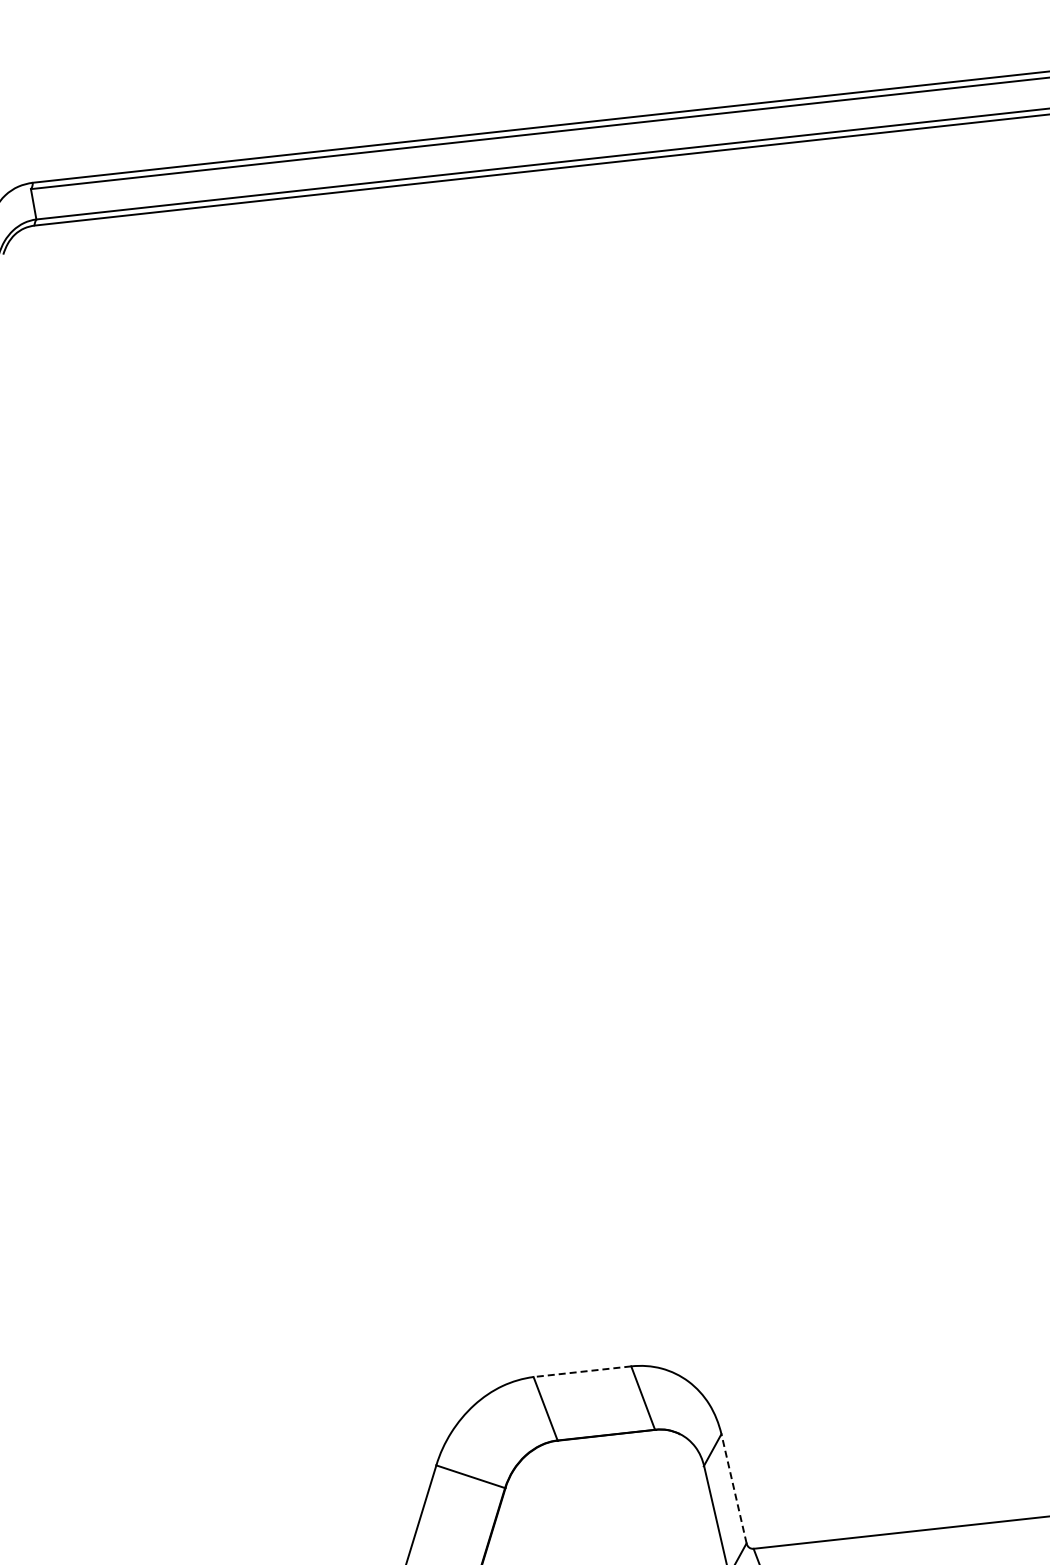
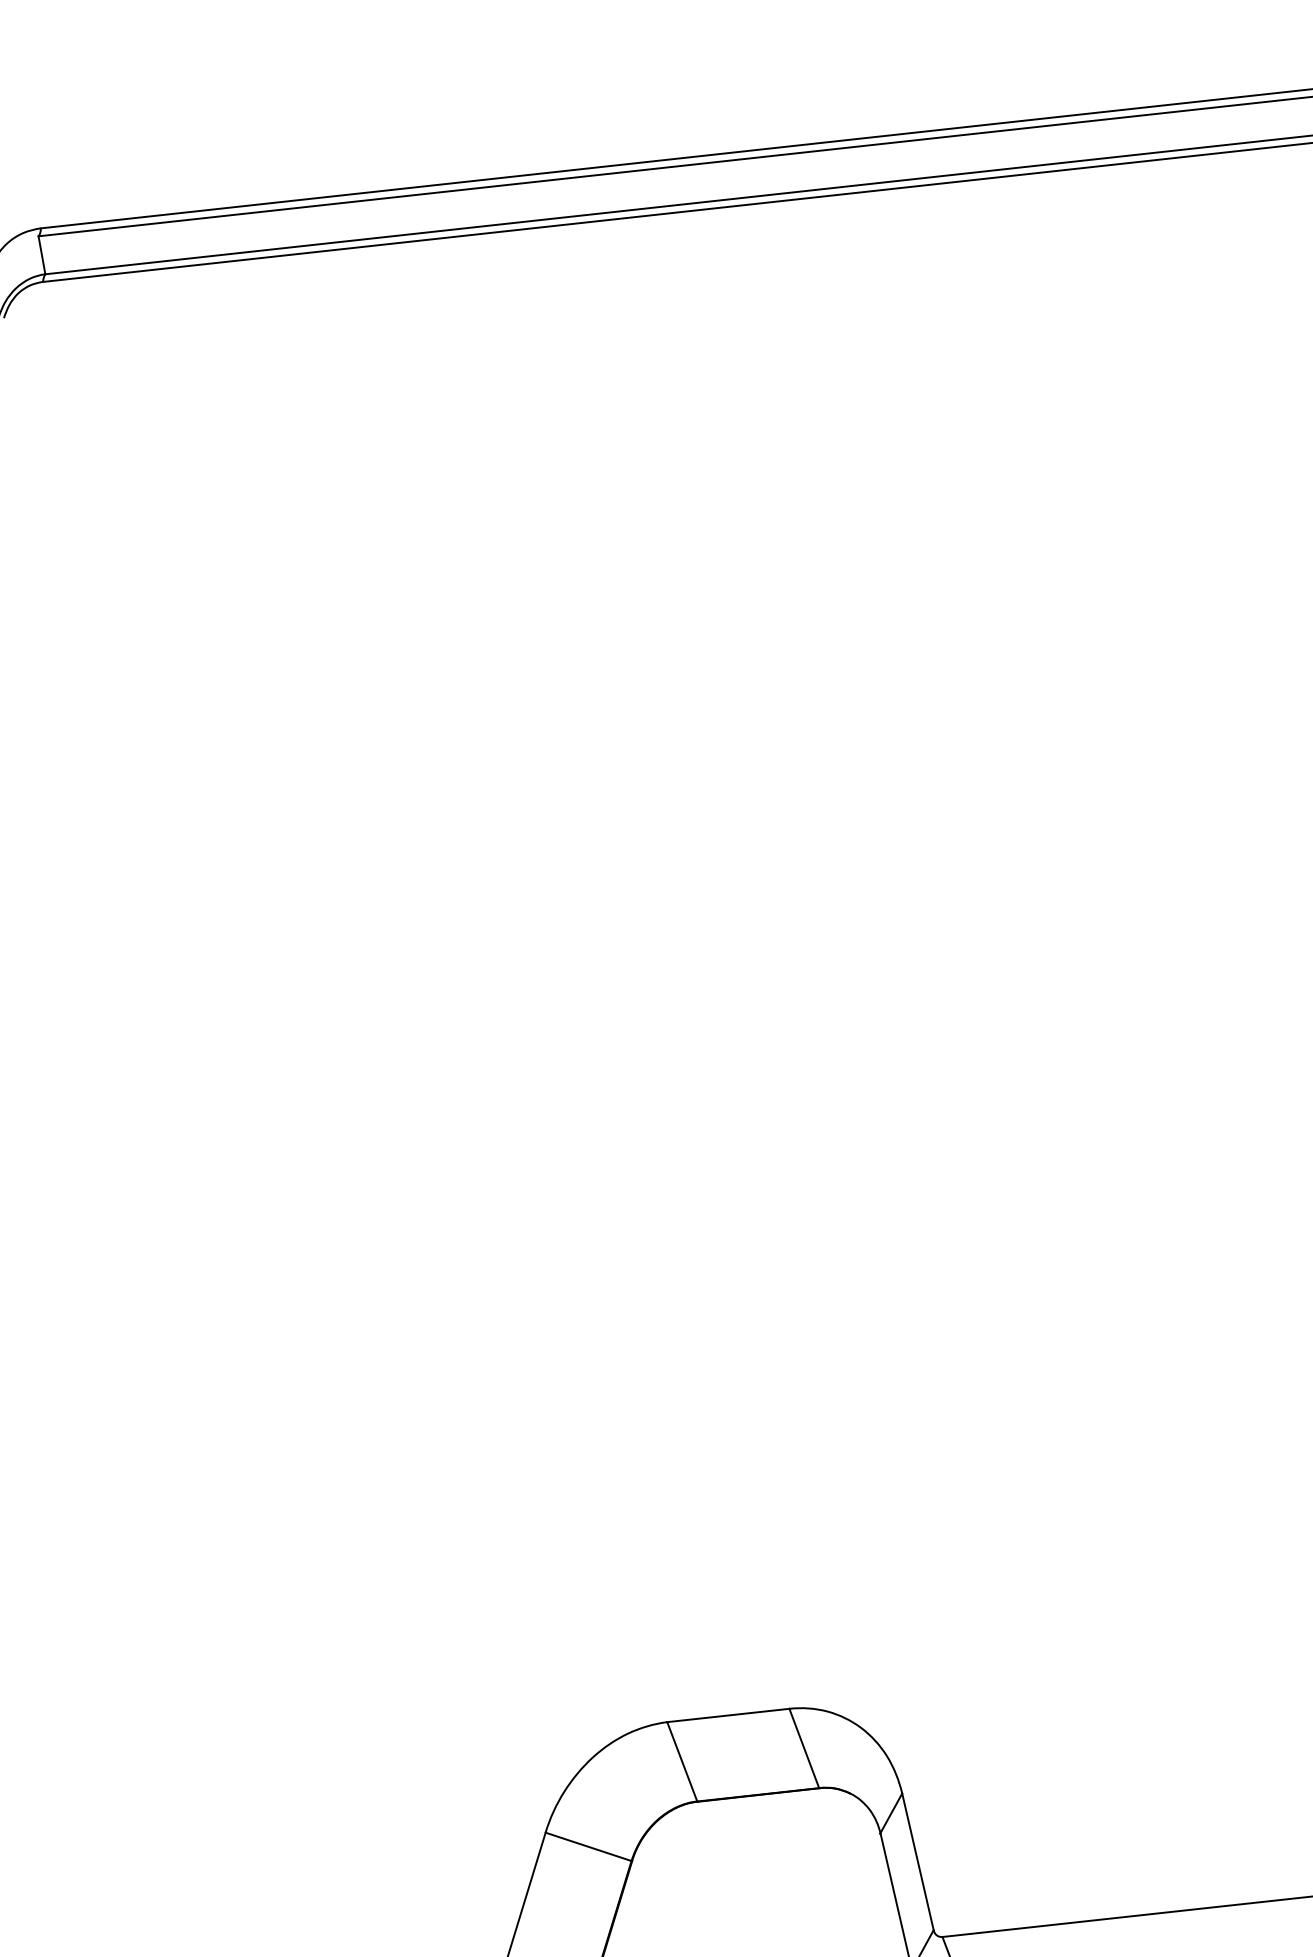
line: (581, 1371) -> (727, 1715), dashed -> solid
line: (733, 1488) -> (917, 1861), dashed -> solid

